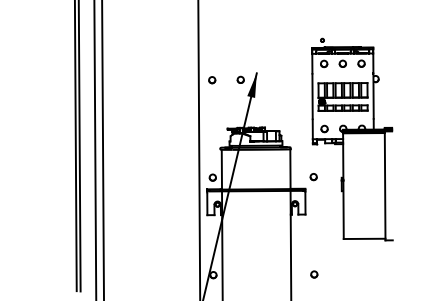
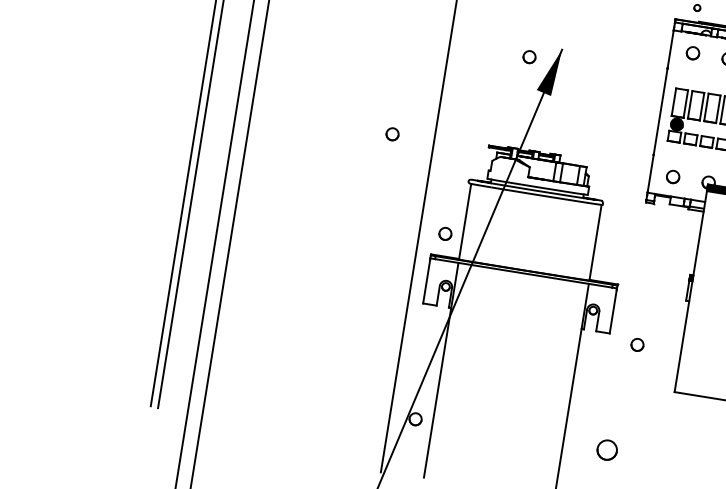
part: (212, 80) -> (392, 135), moved
part: (313, 177) -> (636, 345), moved
part: (314, 274) -> (607, 450), size x1.6

